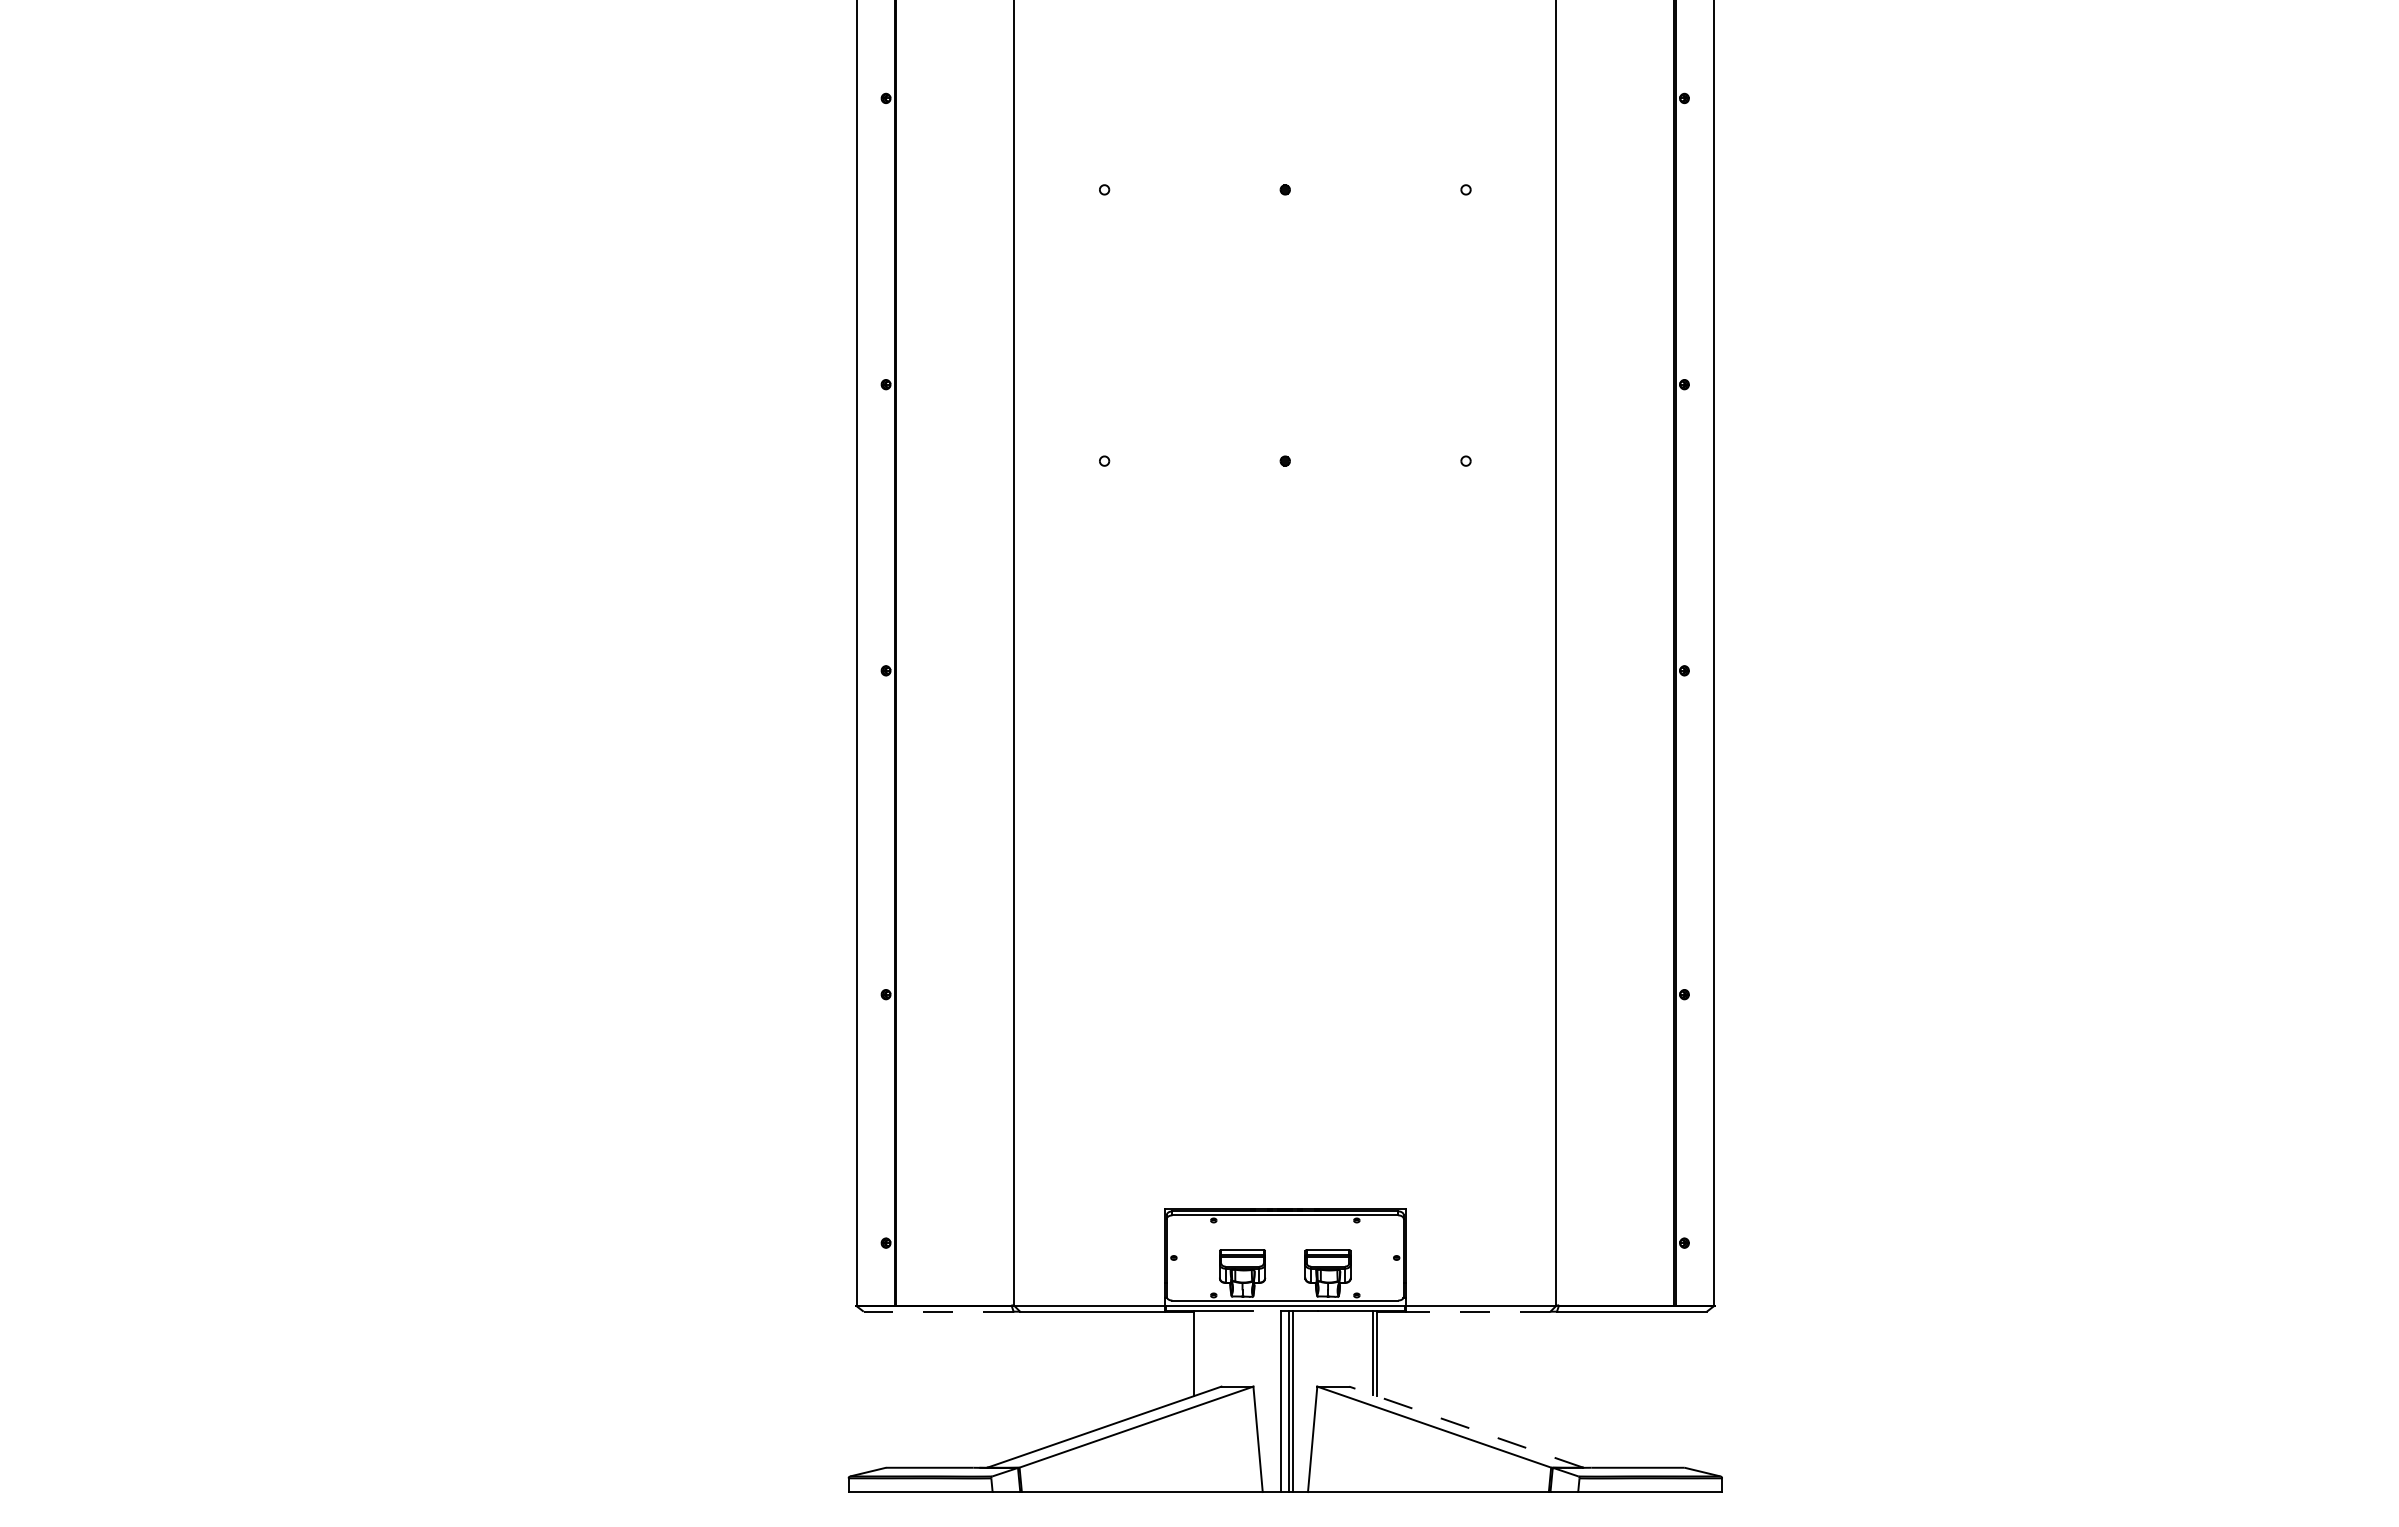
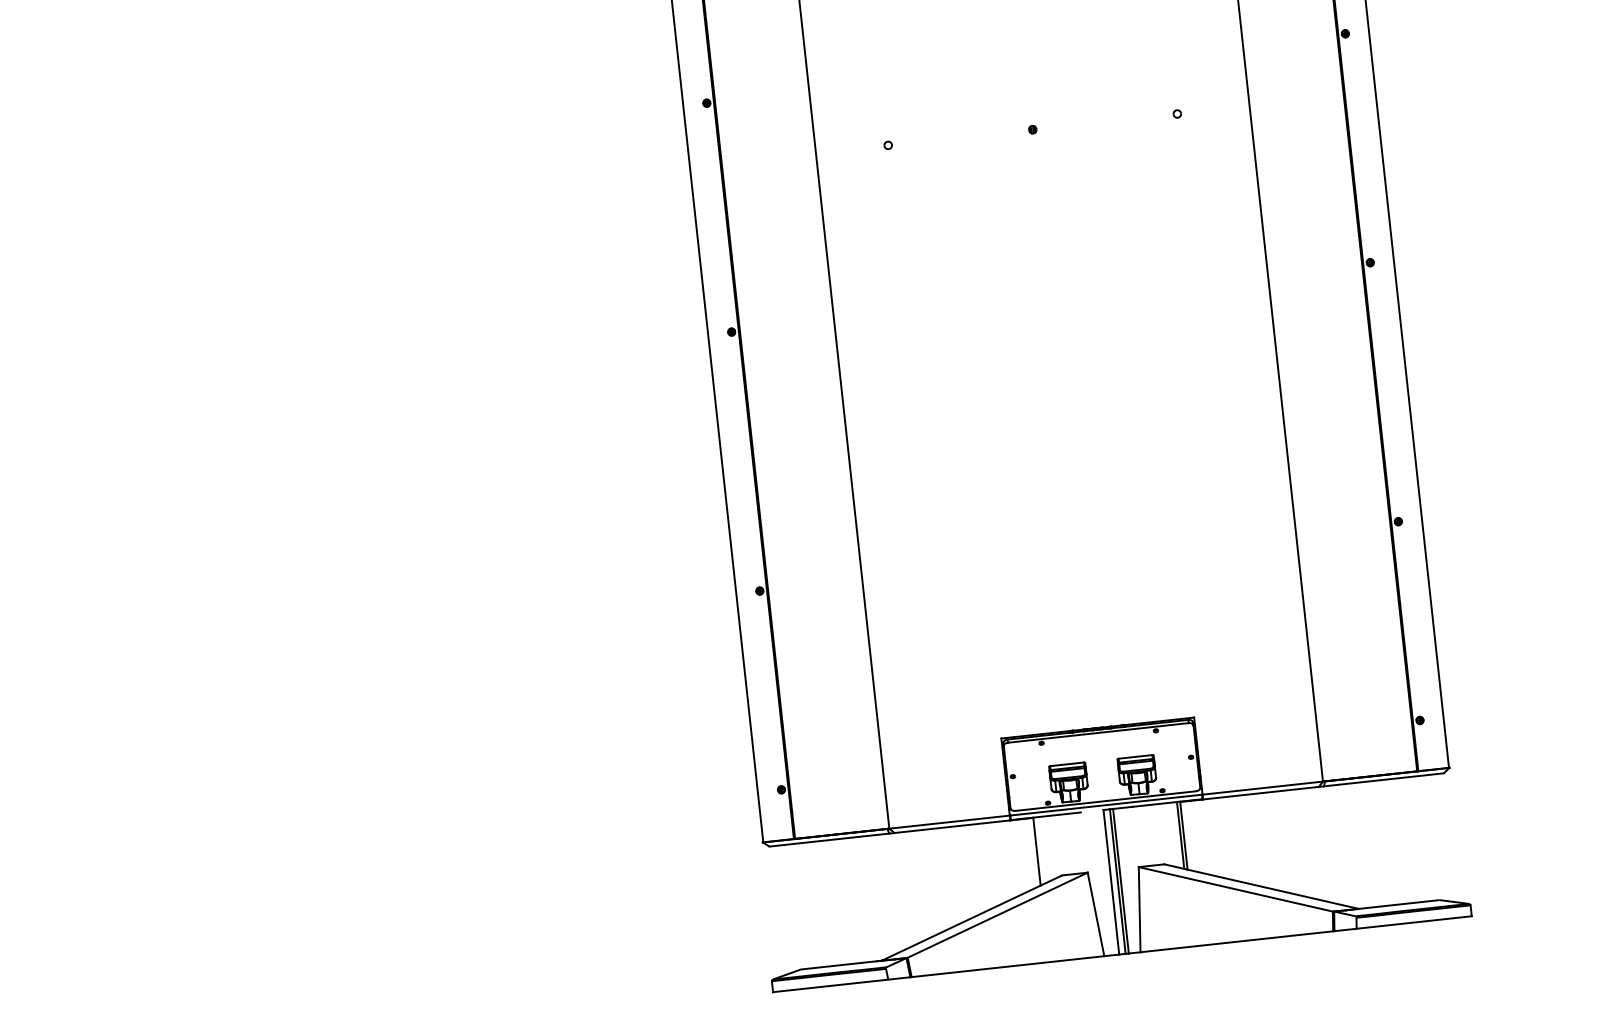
line: (938, 1311) -> (829, 839), dashed -> solid
line: (1477, 1311) -> (1260, 793), dashed -> solid
line: (1466, 1427) -> (1261, 886), dashed -> solid

